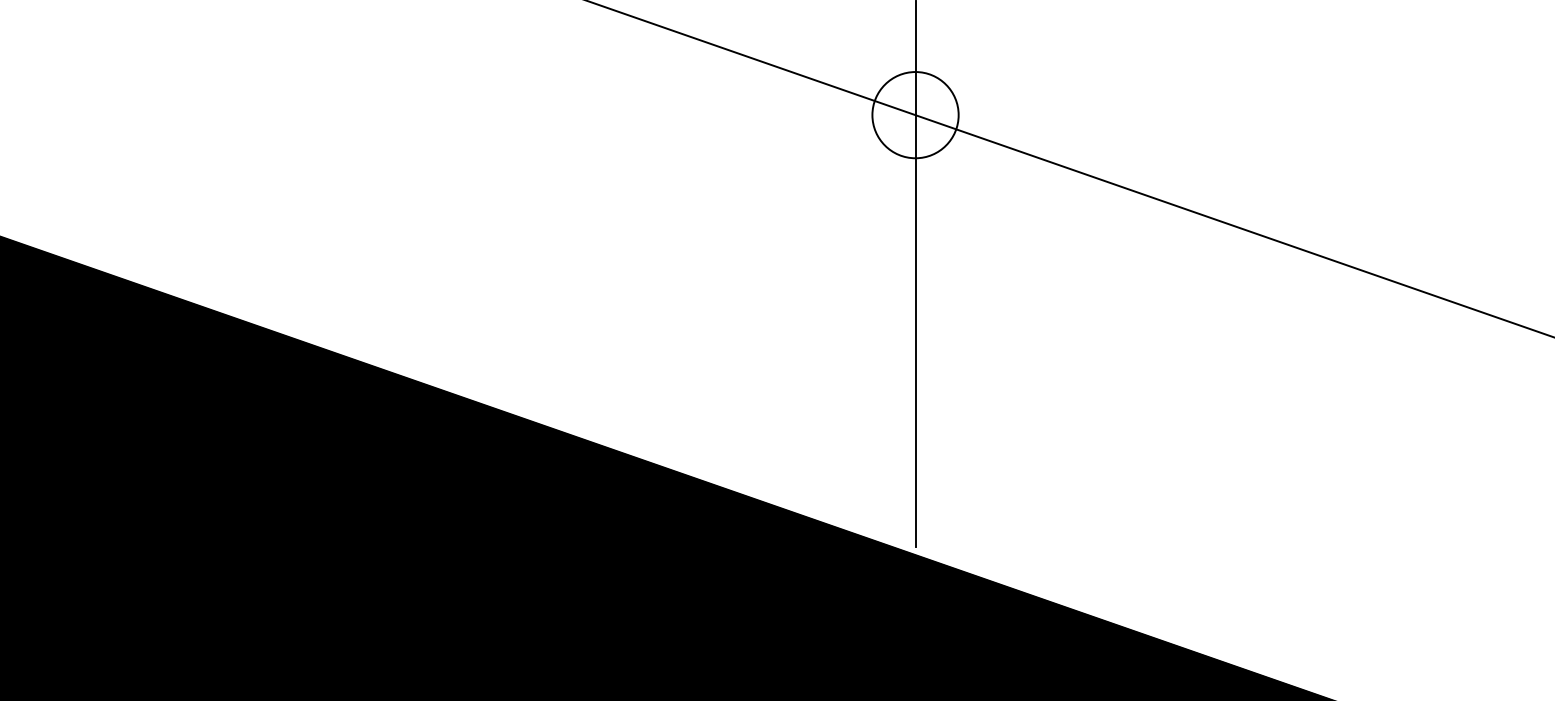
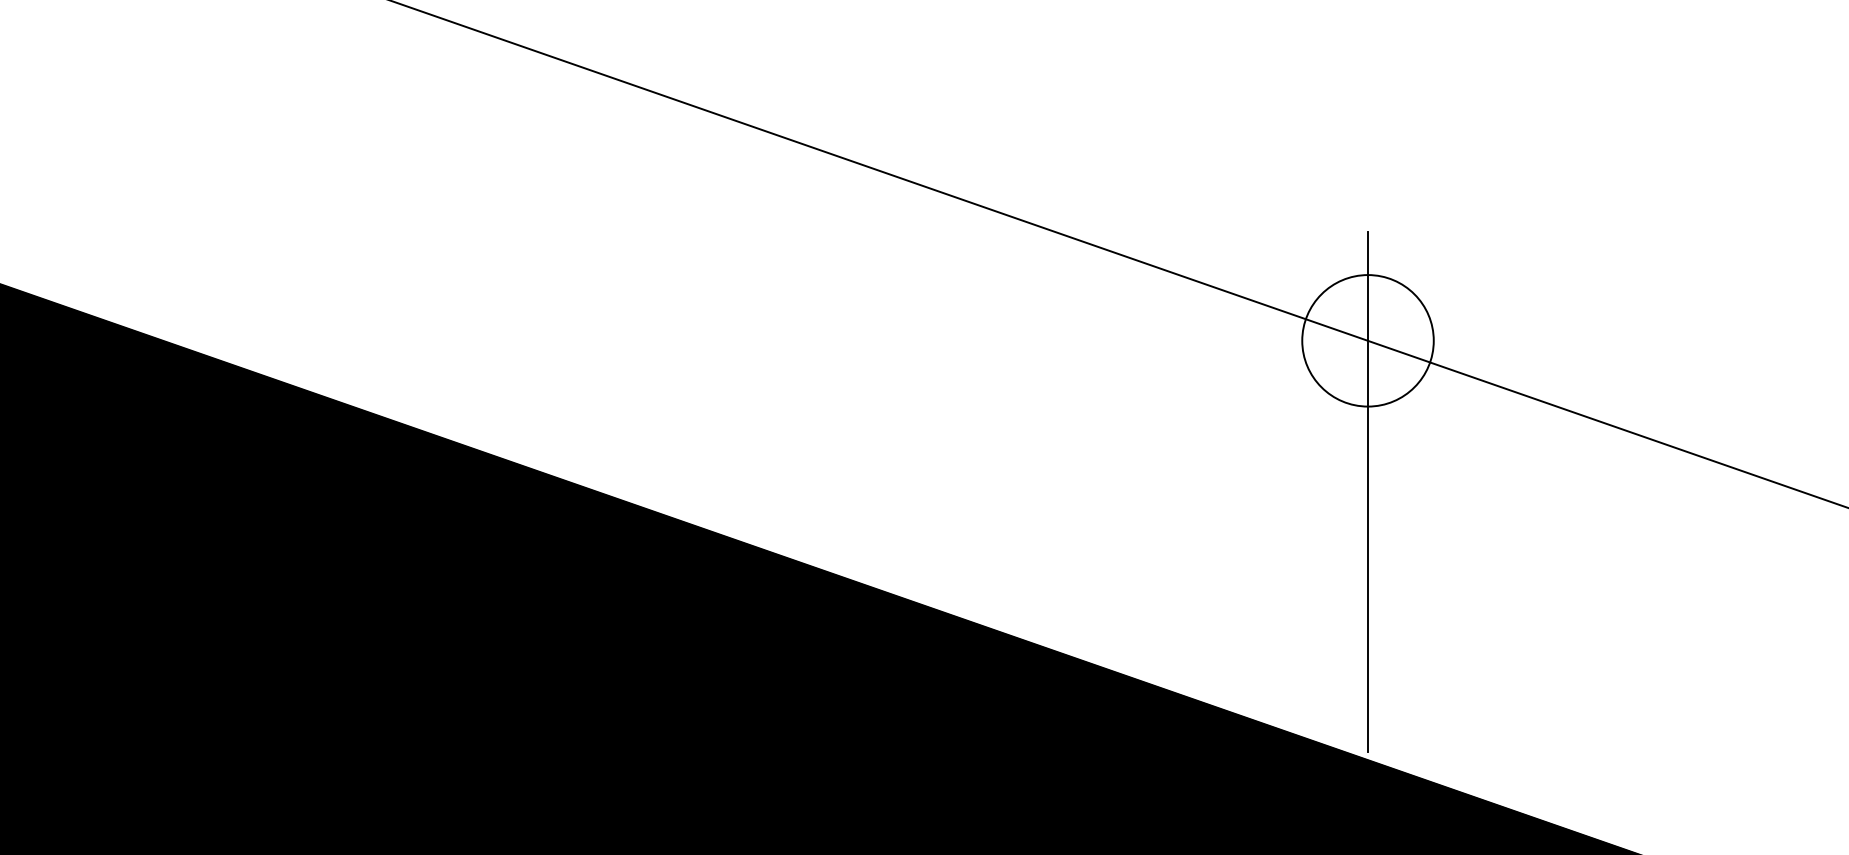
circle: (914, 114) -> (1367, 340), size x1.6

